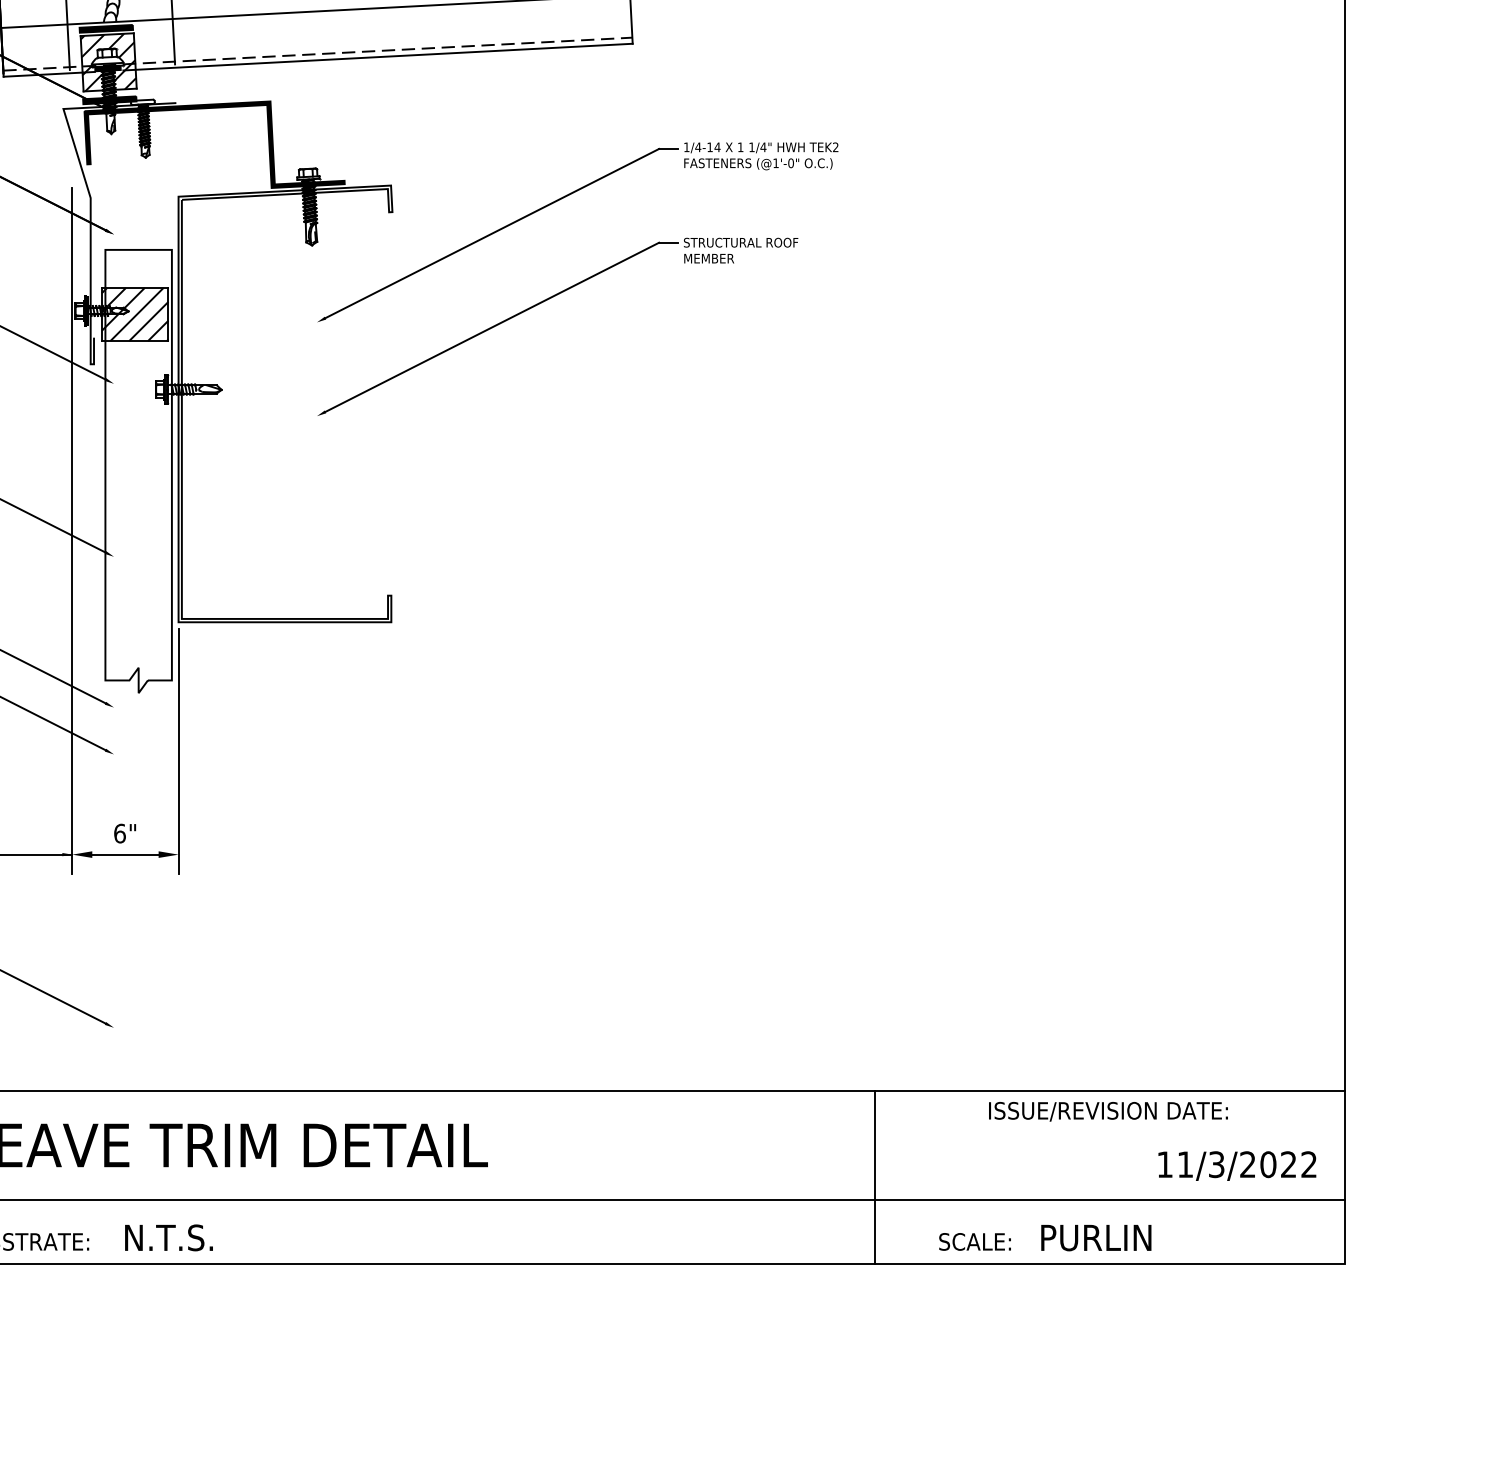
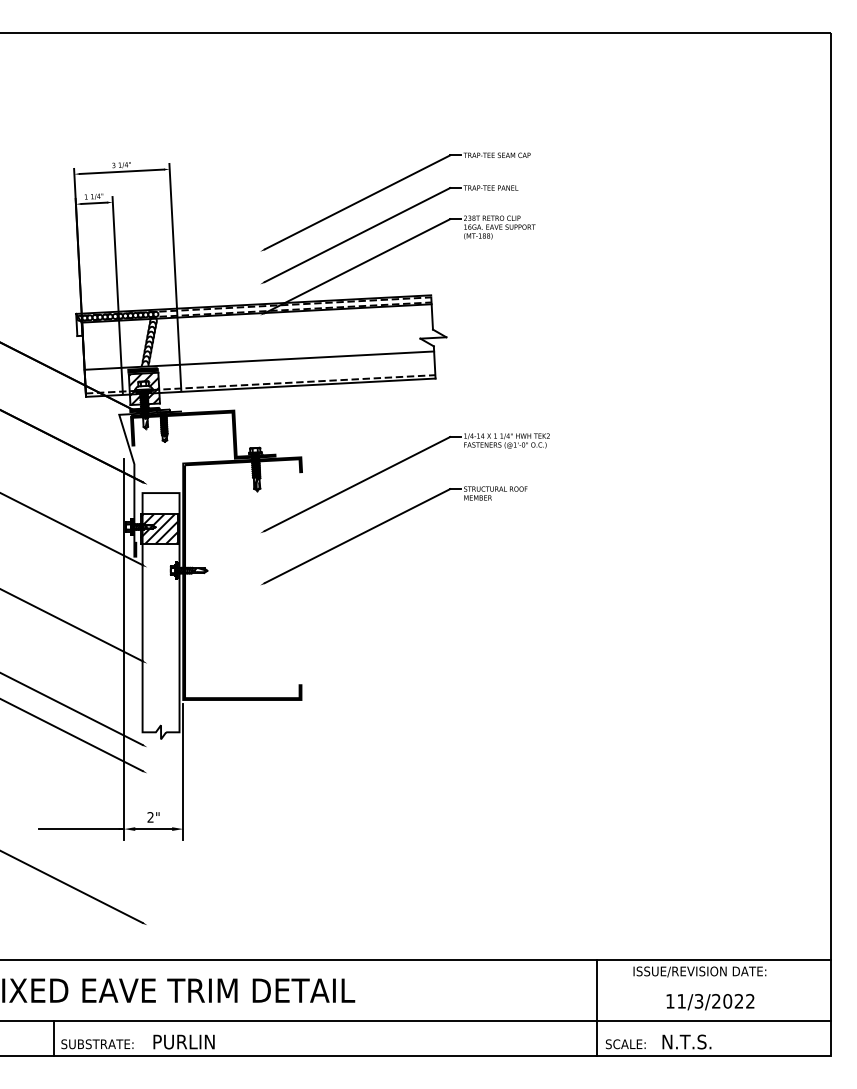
text: (119, 833) -> (150, 817), 6" -> 2"
text: (1237, 1166) -> (710, 1002), moved
line: (875, 1177) -> (597, 1008), moved
text: (180, 1236) -> (184, 1041), N.T.S. -> PURLIN
text: (1096, 1236) -> (693, 1041), PURLIN -> N.T.S.

